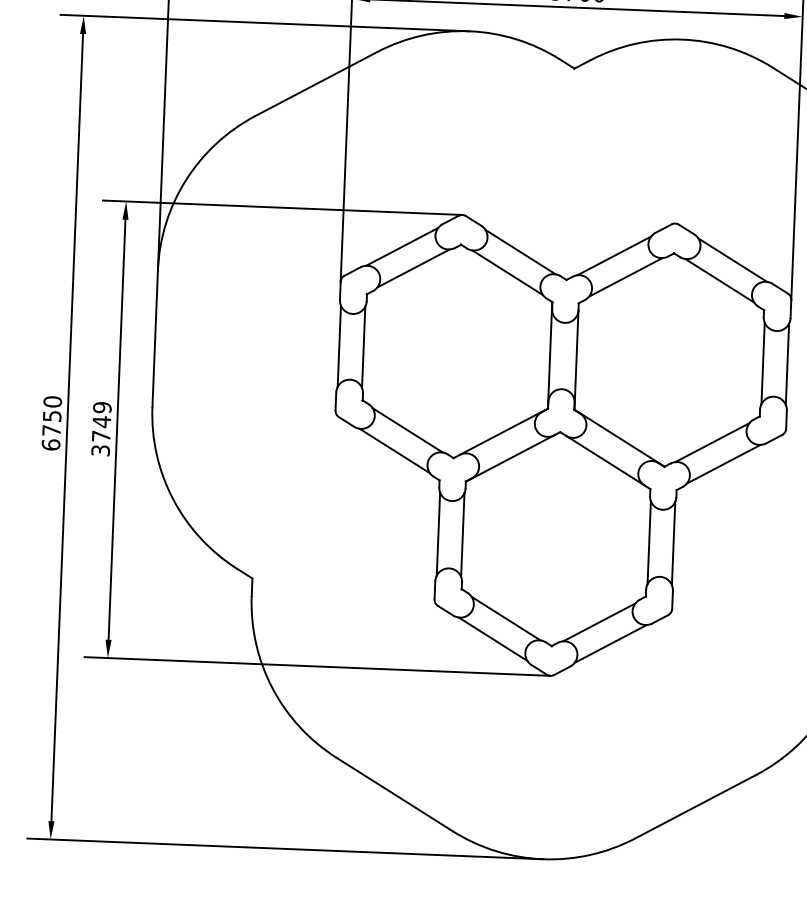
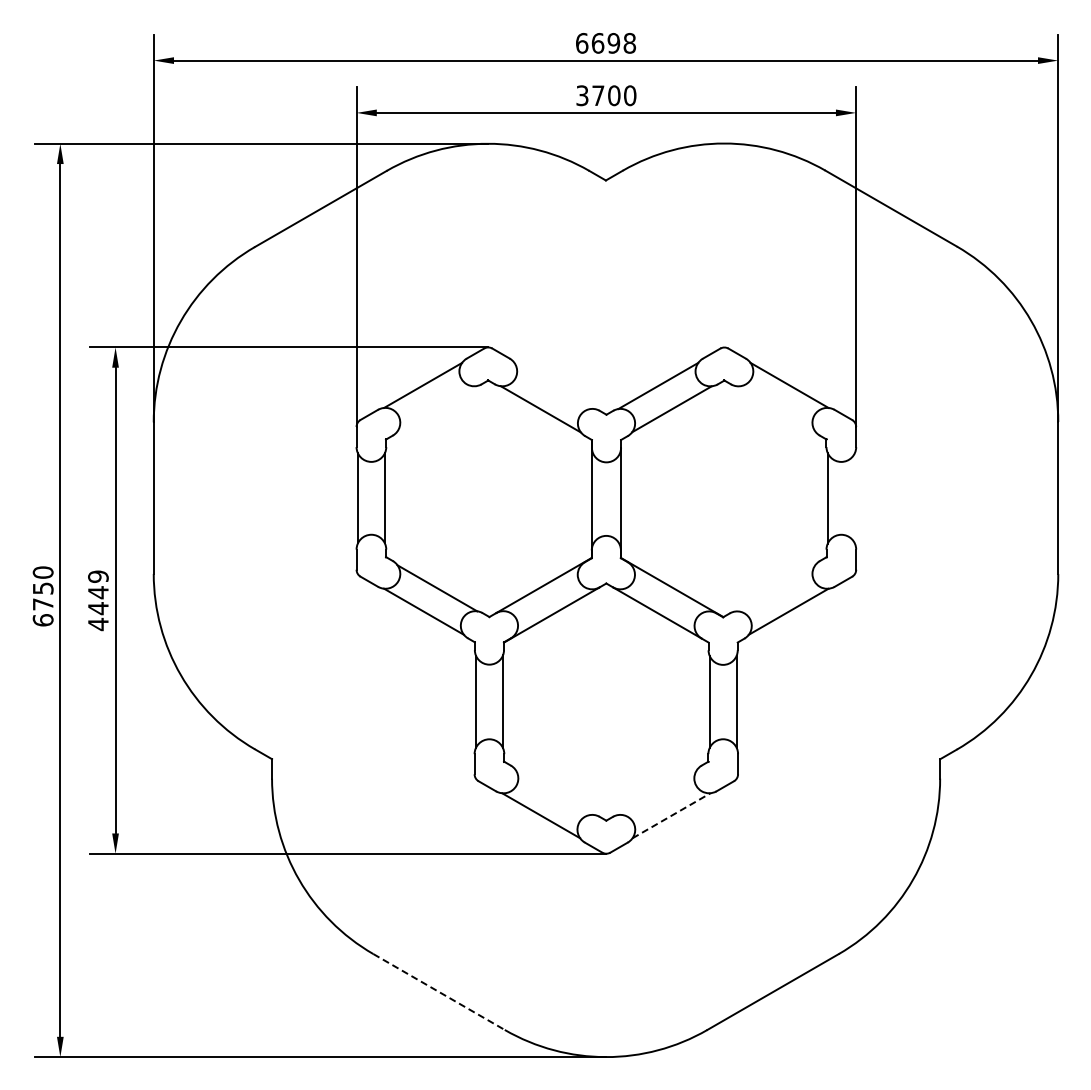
line: (520, 251) -> (554, 385), removed
line: (413, 268) -> (436, 408), removed
line: (720, 280) -> (776, 408), removed
line: (787, 364) -> (854, 498), removed
line: (712, 442) -> (775, 588), removed
text: (101, 443) -> (98, 616), 3749 -> 4449
line: (505, 617) -> (554, 791), removed
line: (598, 621) -> (657, 791), removed
line: (610, 643) -> (671, 815), solid -> dashed
line: (394, 794) -> (439, 992), solid -> dashed

